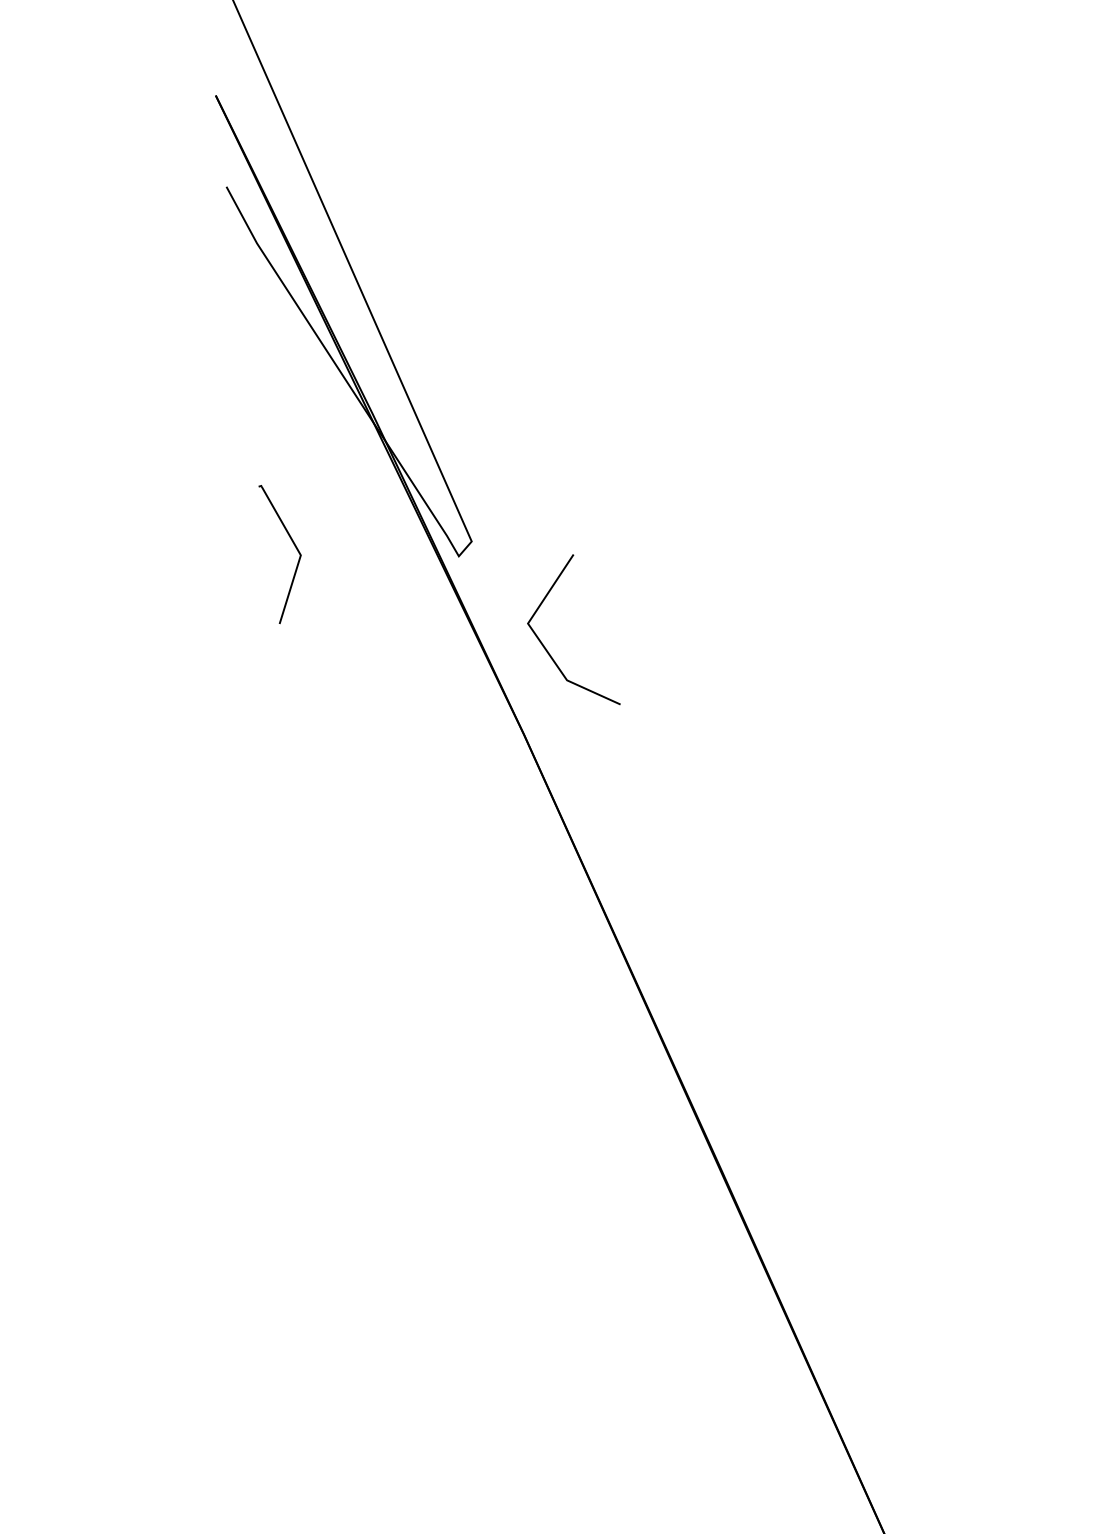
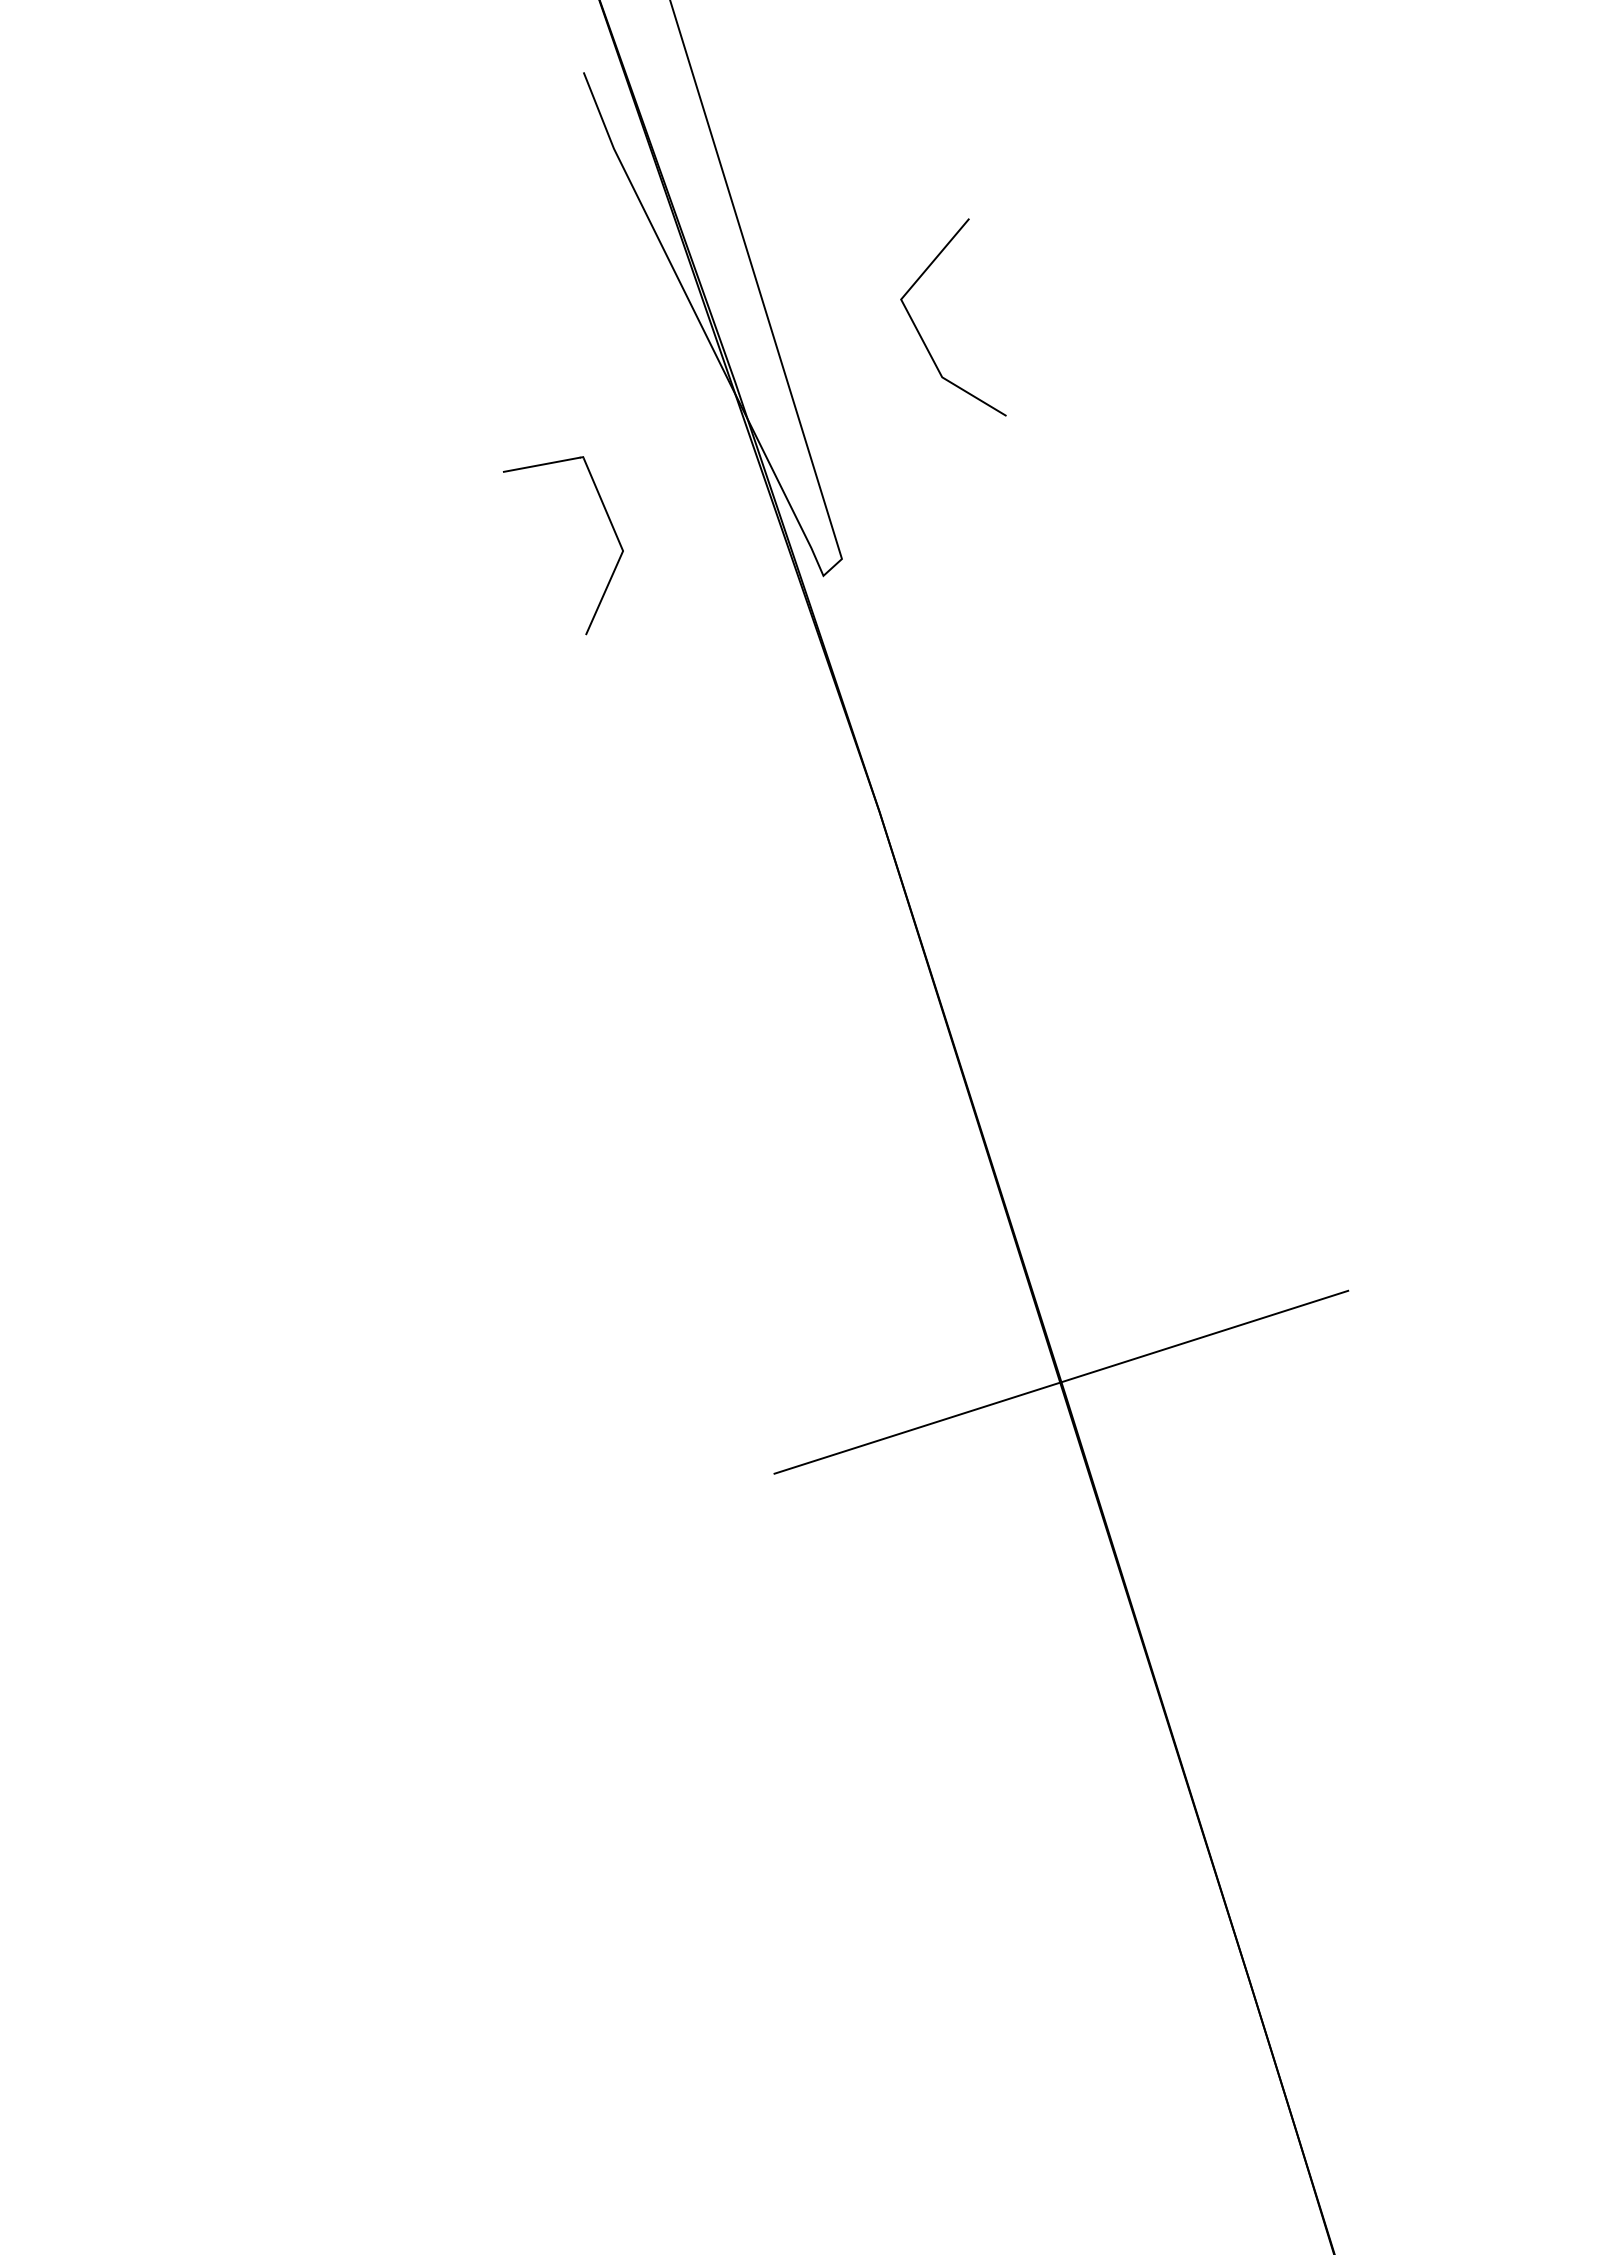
line: (229, 495) -> (541, 464), added
line: (546, 648) -> (920, 333), moved
line: (717, 1160) -> (1061, 1381), added

